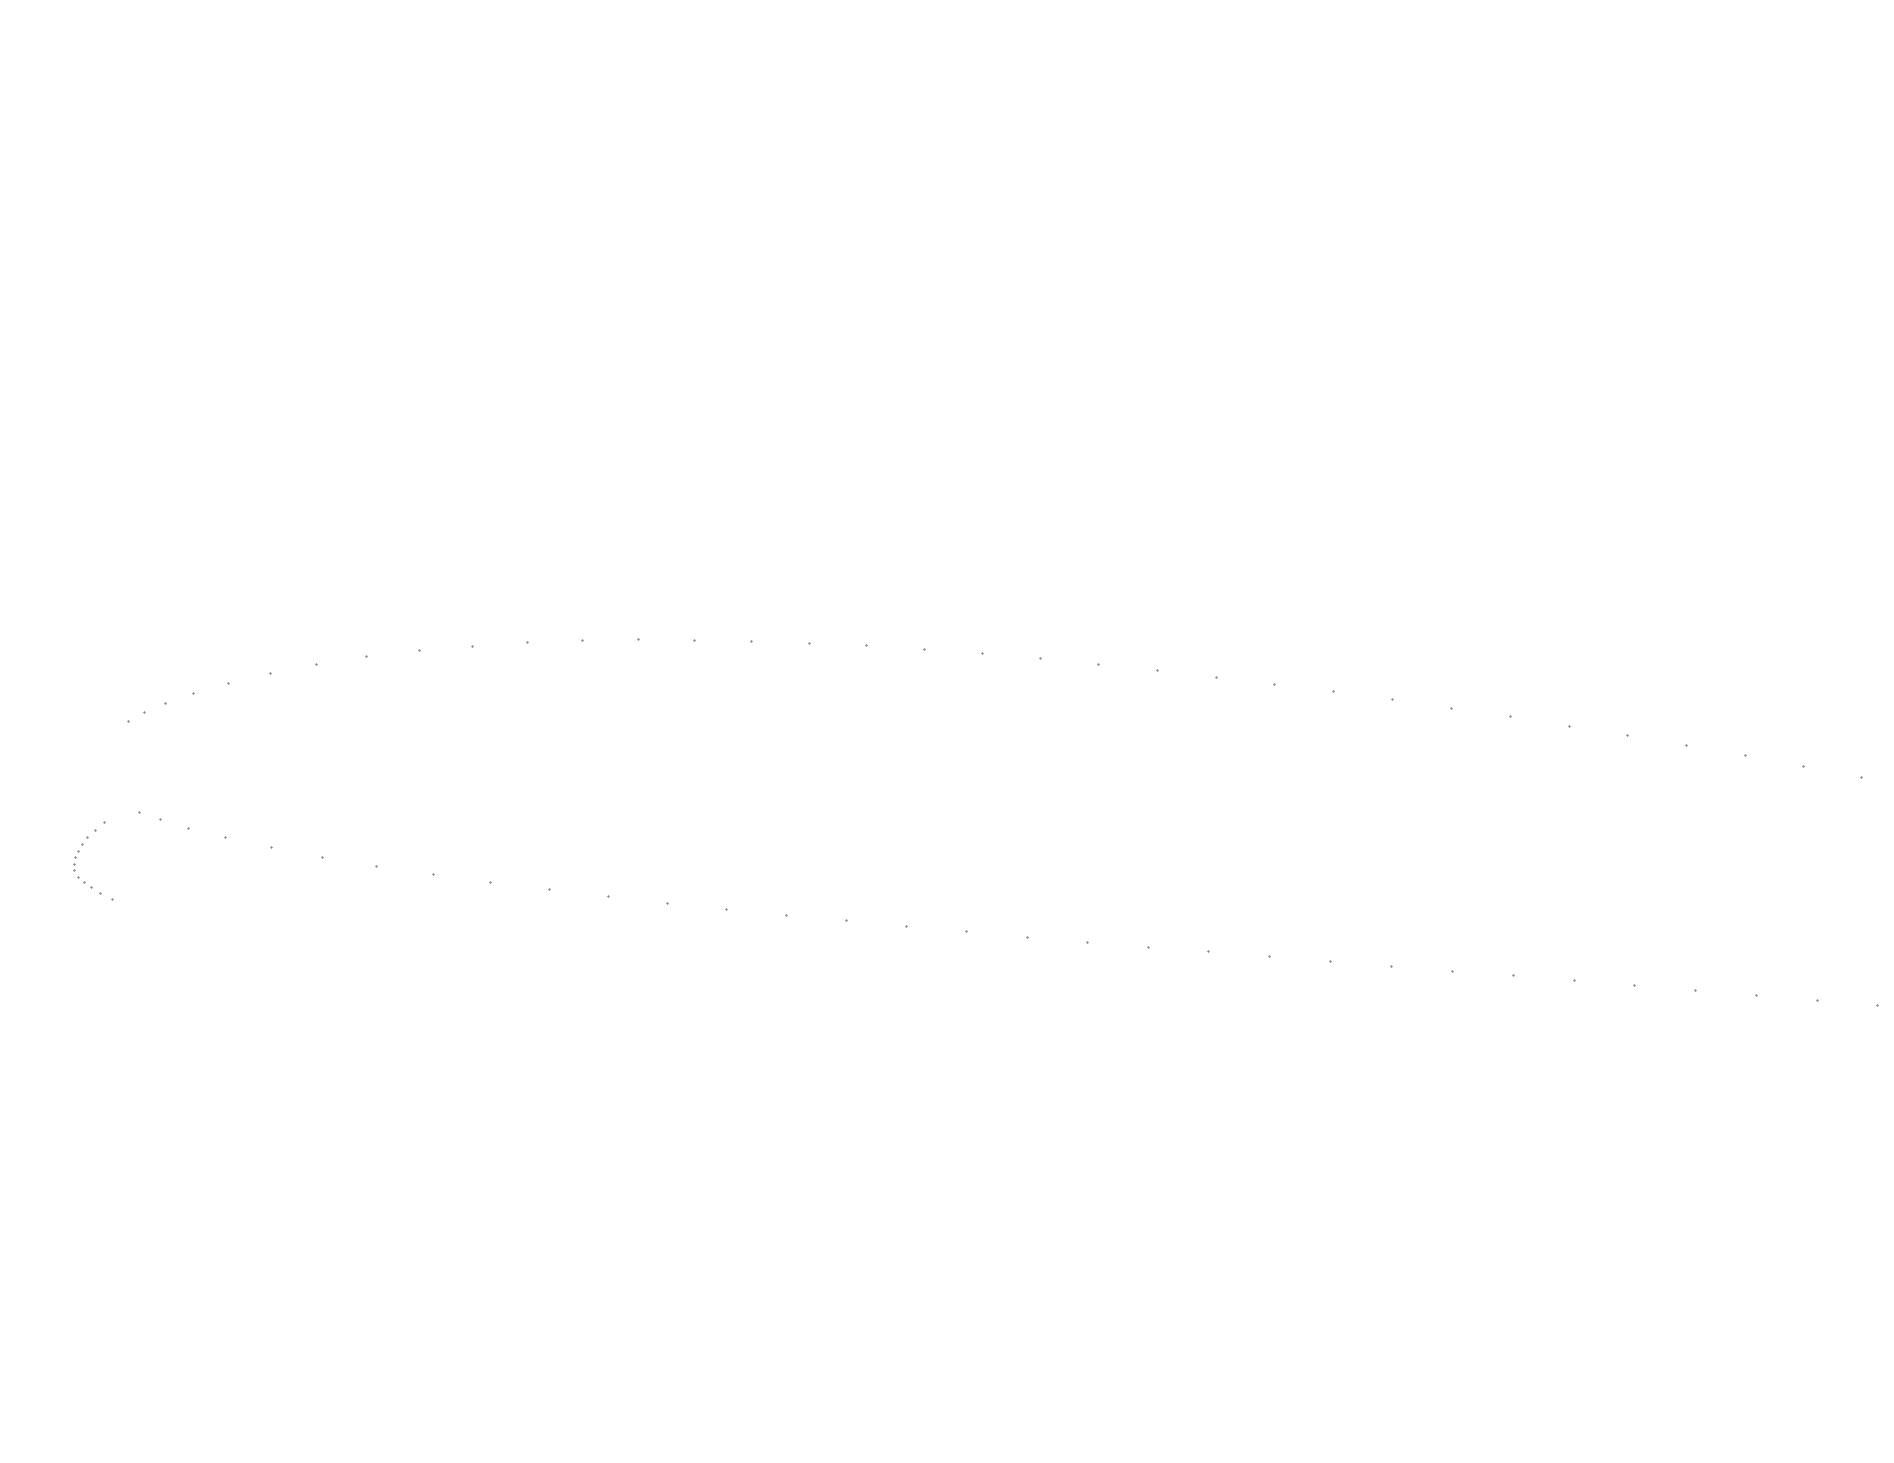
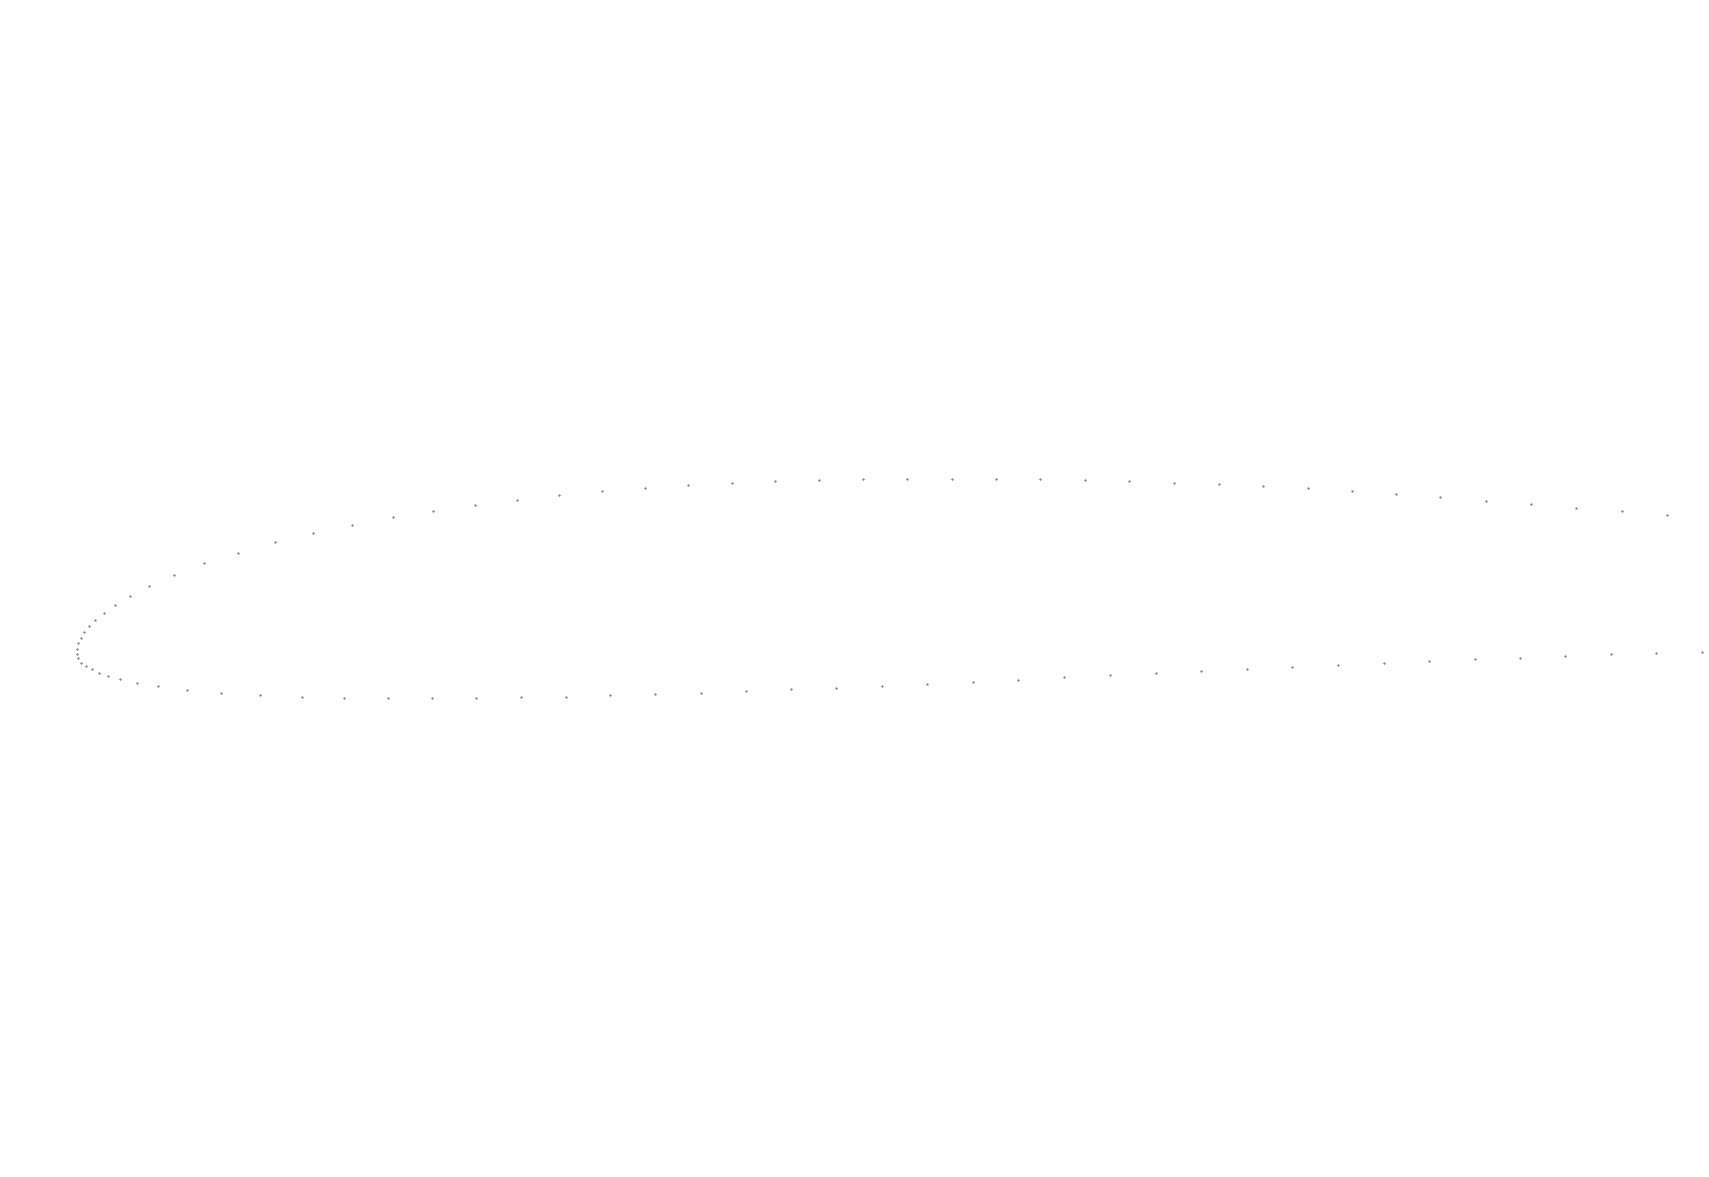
part: (79, 850) -> (79, 643), moved

